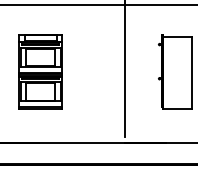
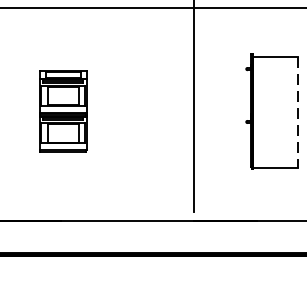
part: (40, 71) -> (62, 110), size x0.7
line: (192, 72) -> (298, 112), solid -> dashed

